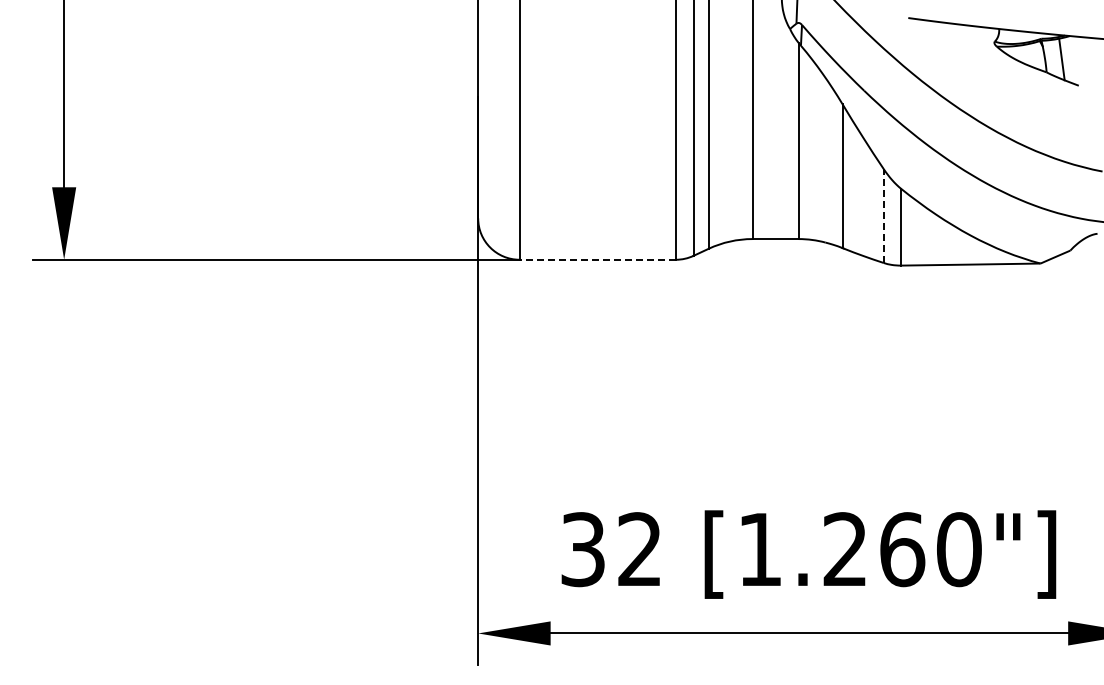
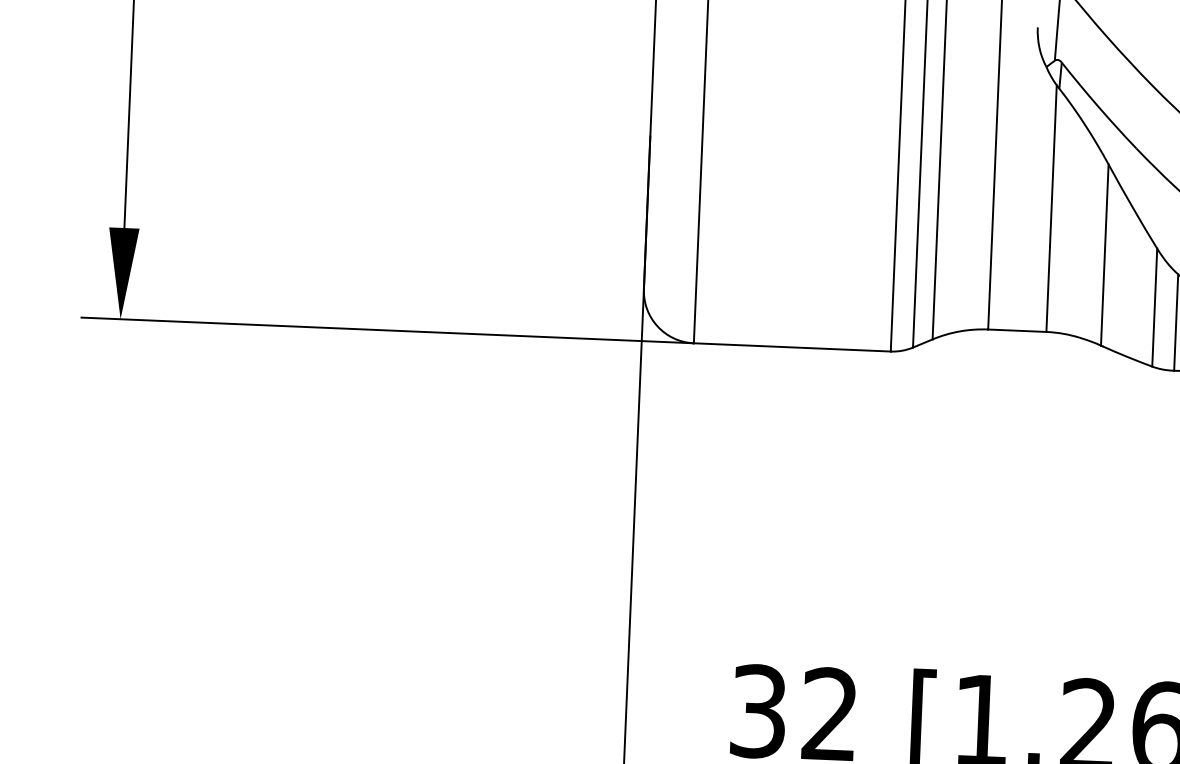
line: (883, 216) -> (1154, 308), dashed -> solid
line: (597, 259) -> (791, 347), dashed -> solid

